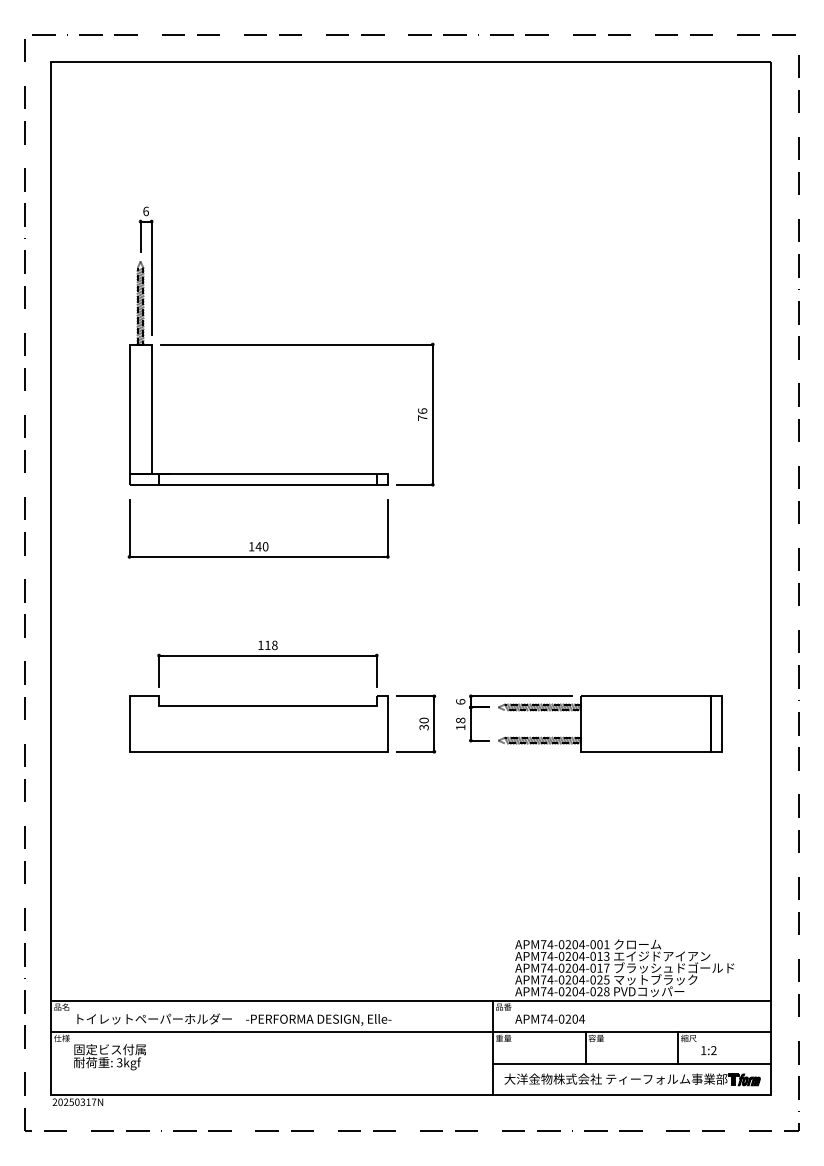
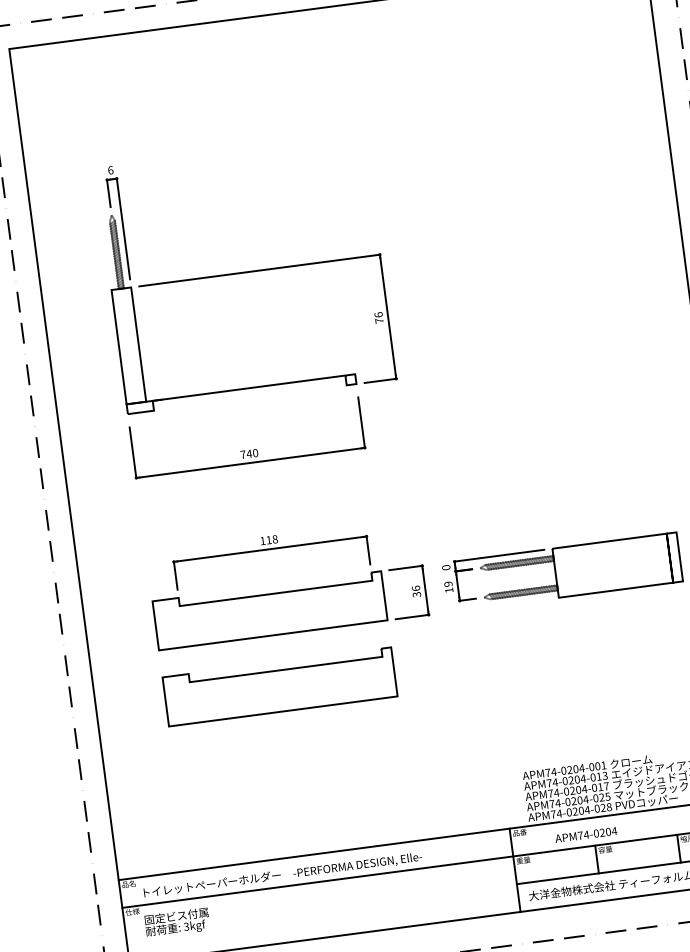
line: (267, 484) -> (249, 397), removed
text: (251, 546) -> (243, 454), 140 -> 740
text: (460, 701) -> (446, 567), 6 -> 0
text: (423, 720) -> (415, 588), 30 -> 36
text: (460, 720) -> (448, 584), 18 -> 19
part: (258, 809) -> (279, 686), added
text: (549, 1018) -> (585, 834), moved

